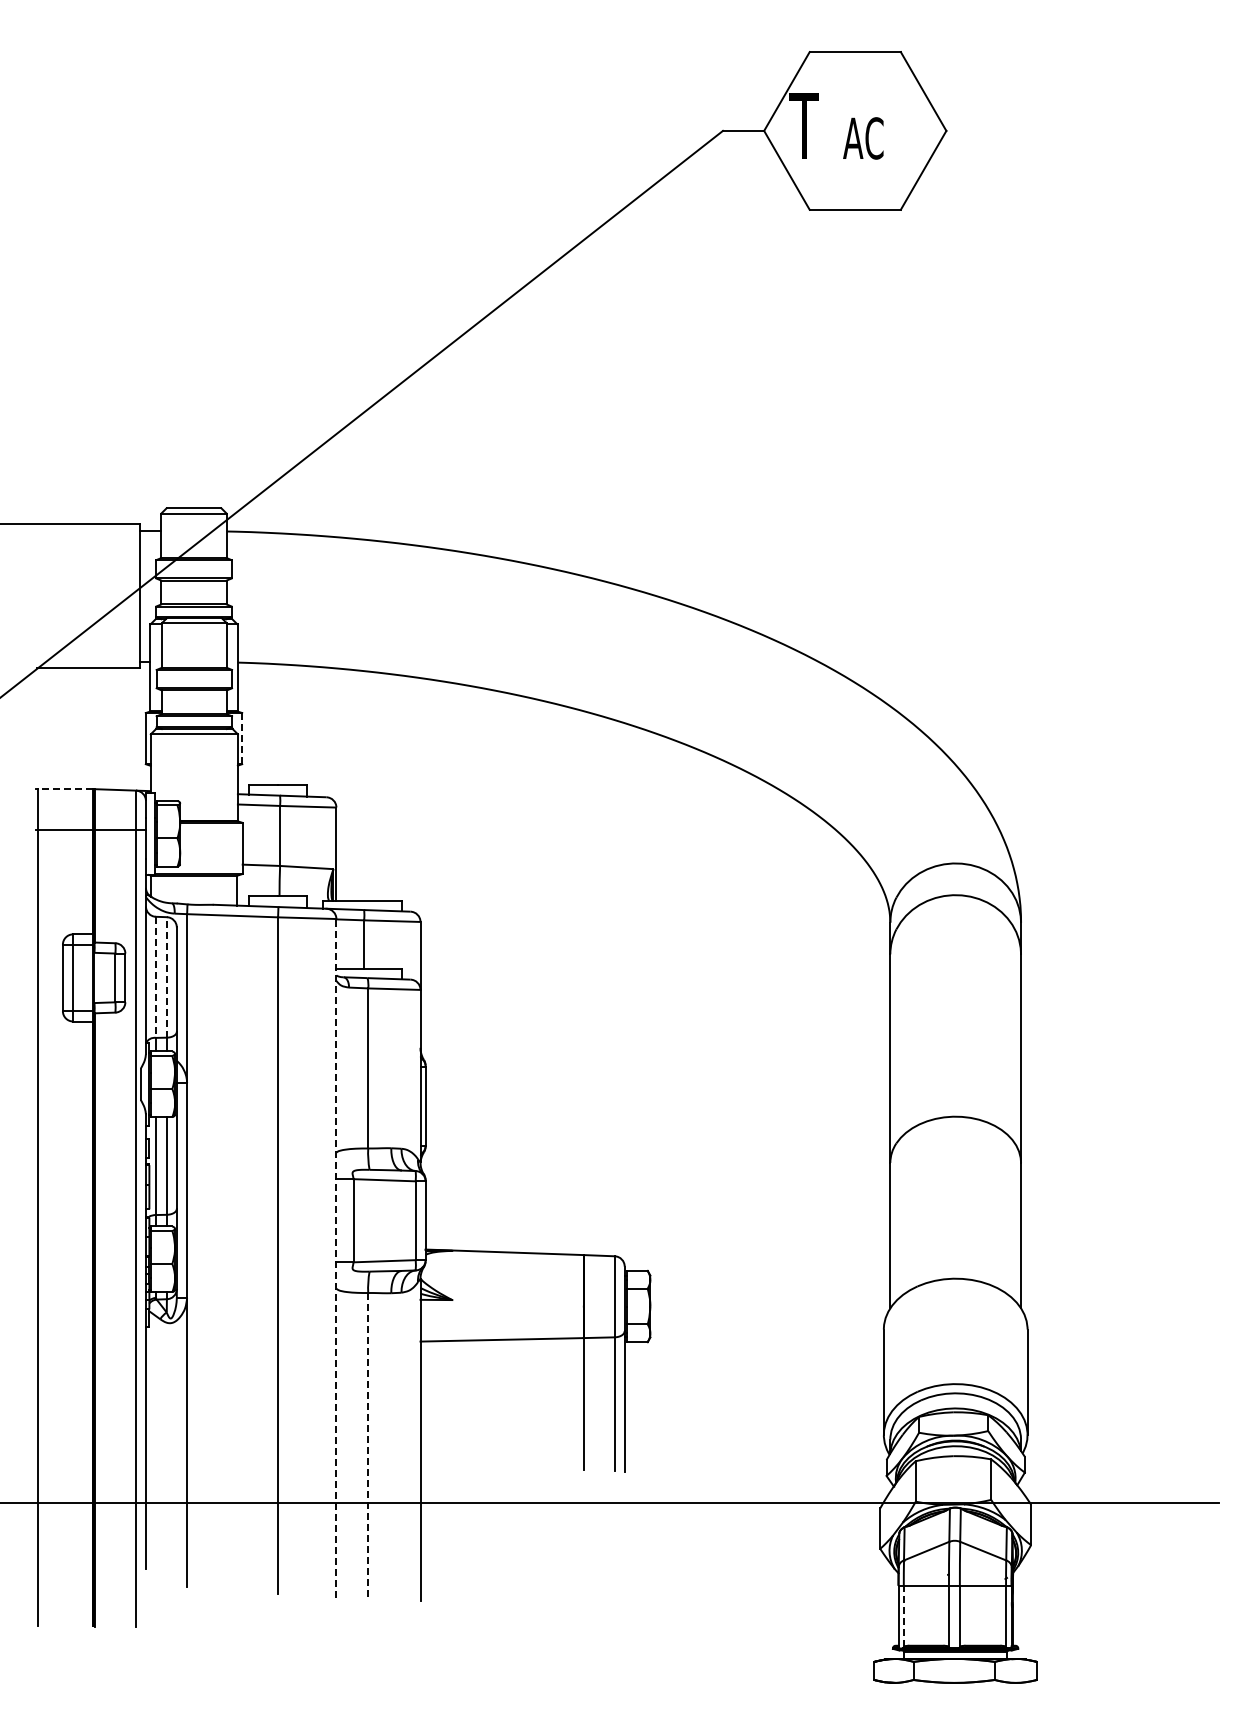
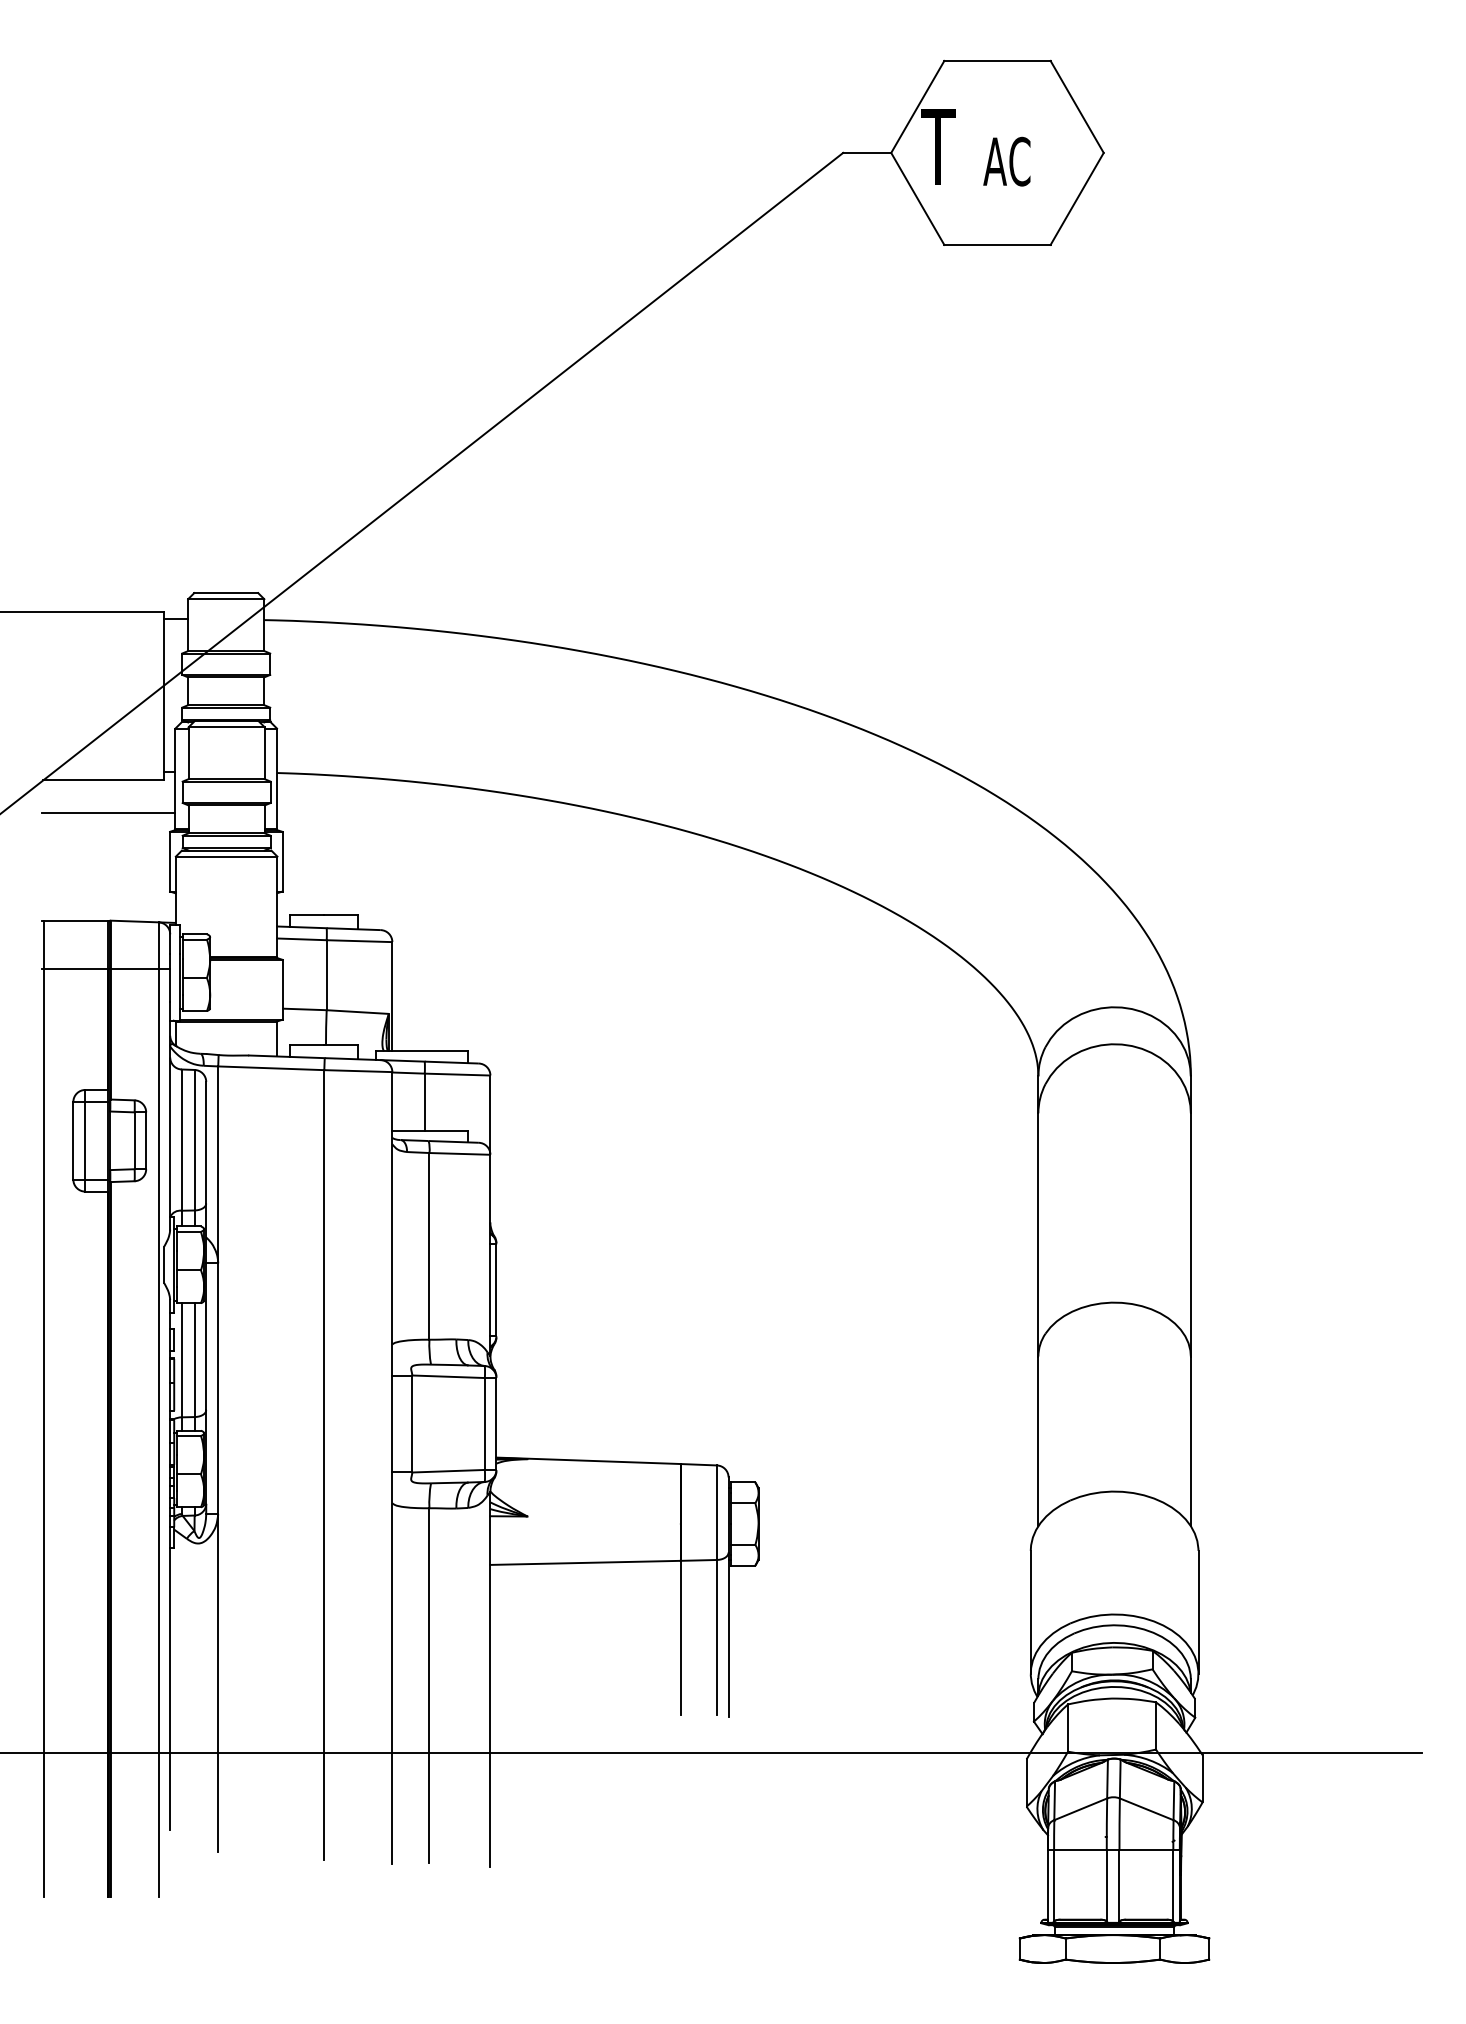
line: (93, 696) -> (109, 812), added
line: (242, 738) -> (282, 861), dashed -> solid
line: (64, 789) -> (75, 921), dashed -> solid
line: (166, 976) -> (194, 1139), dashed -> solid
line: (155, 977) -> (181, 1140), dashed -> solid
line: (336, 1257) -> (392, 1466), dashed -> solid
line: (368, 1444) -> (429, 1684), dashed -> solid
line: (903, 1616) -> (1053, 1885), dashed -> solid

